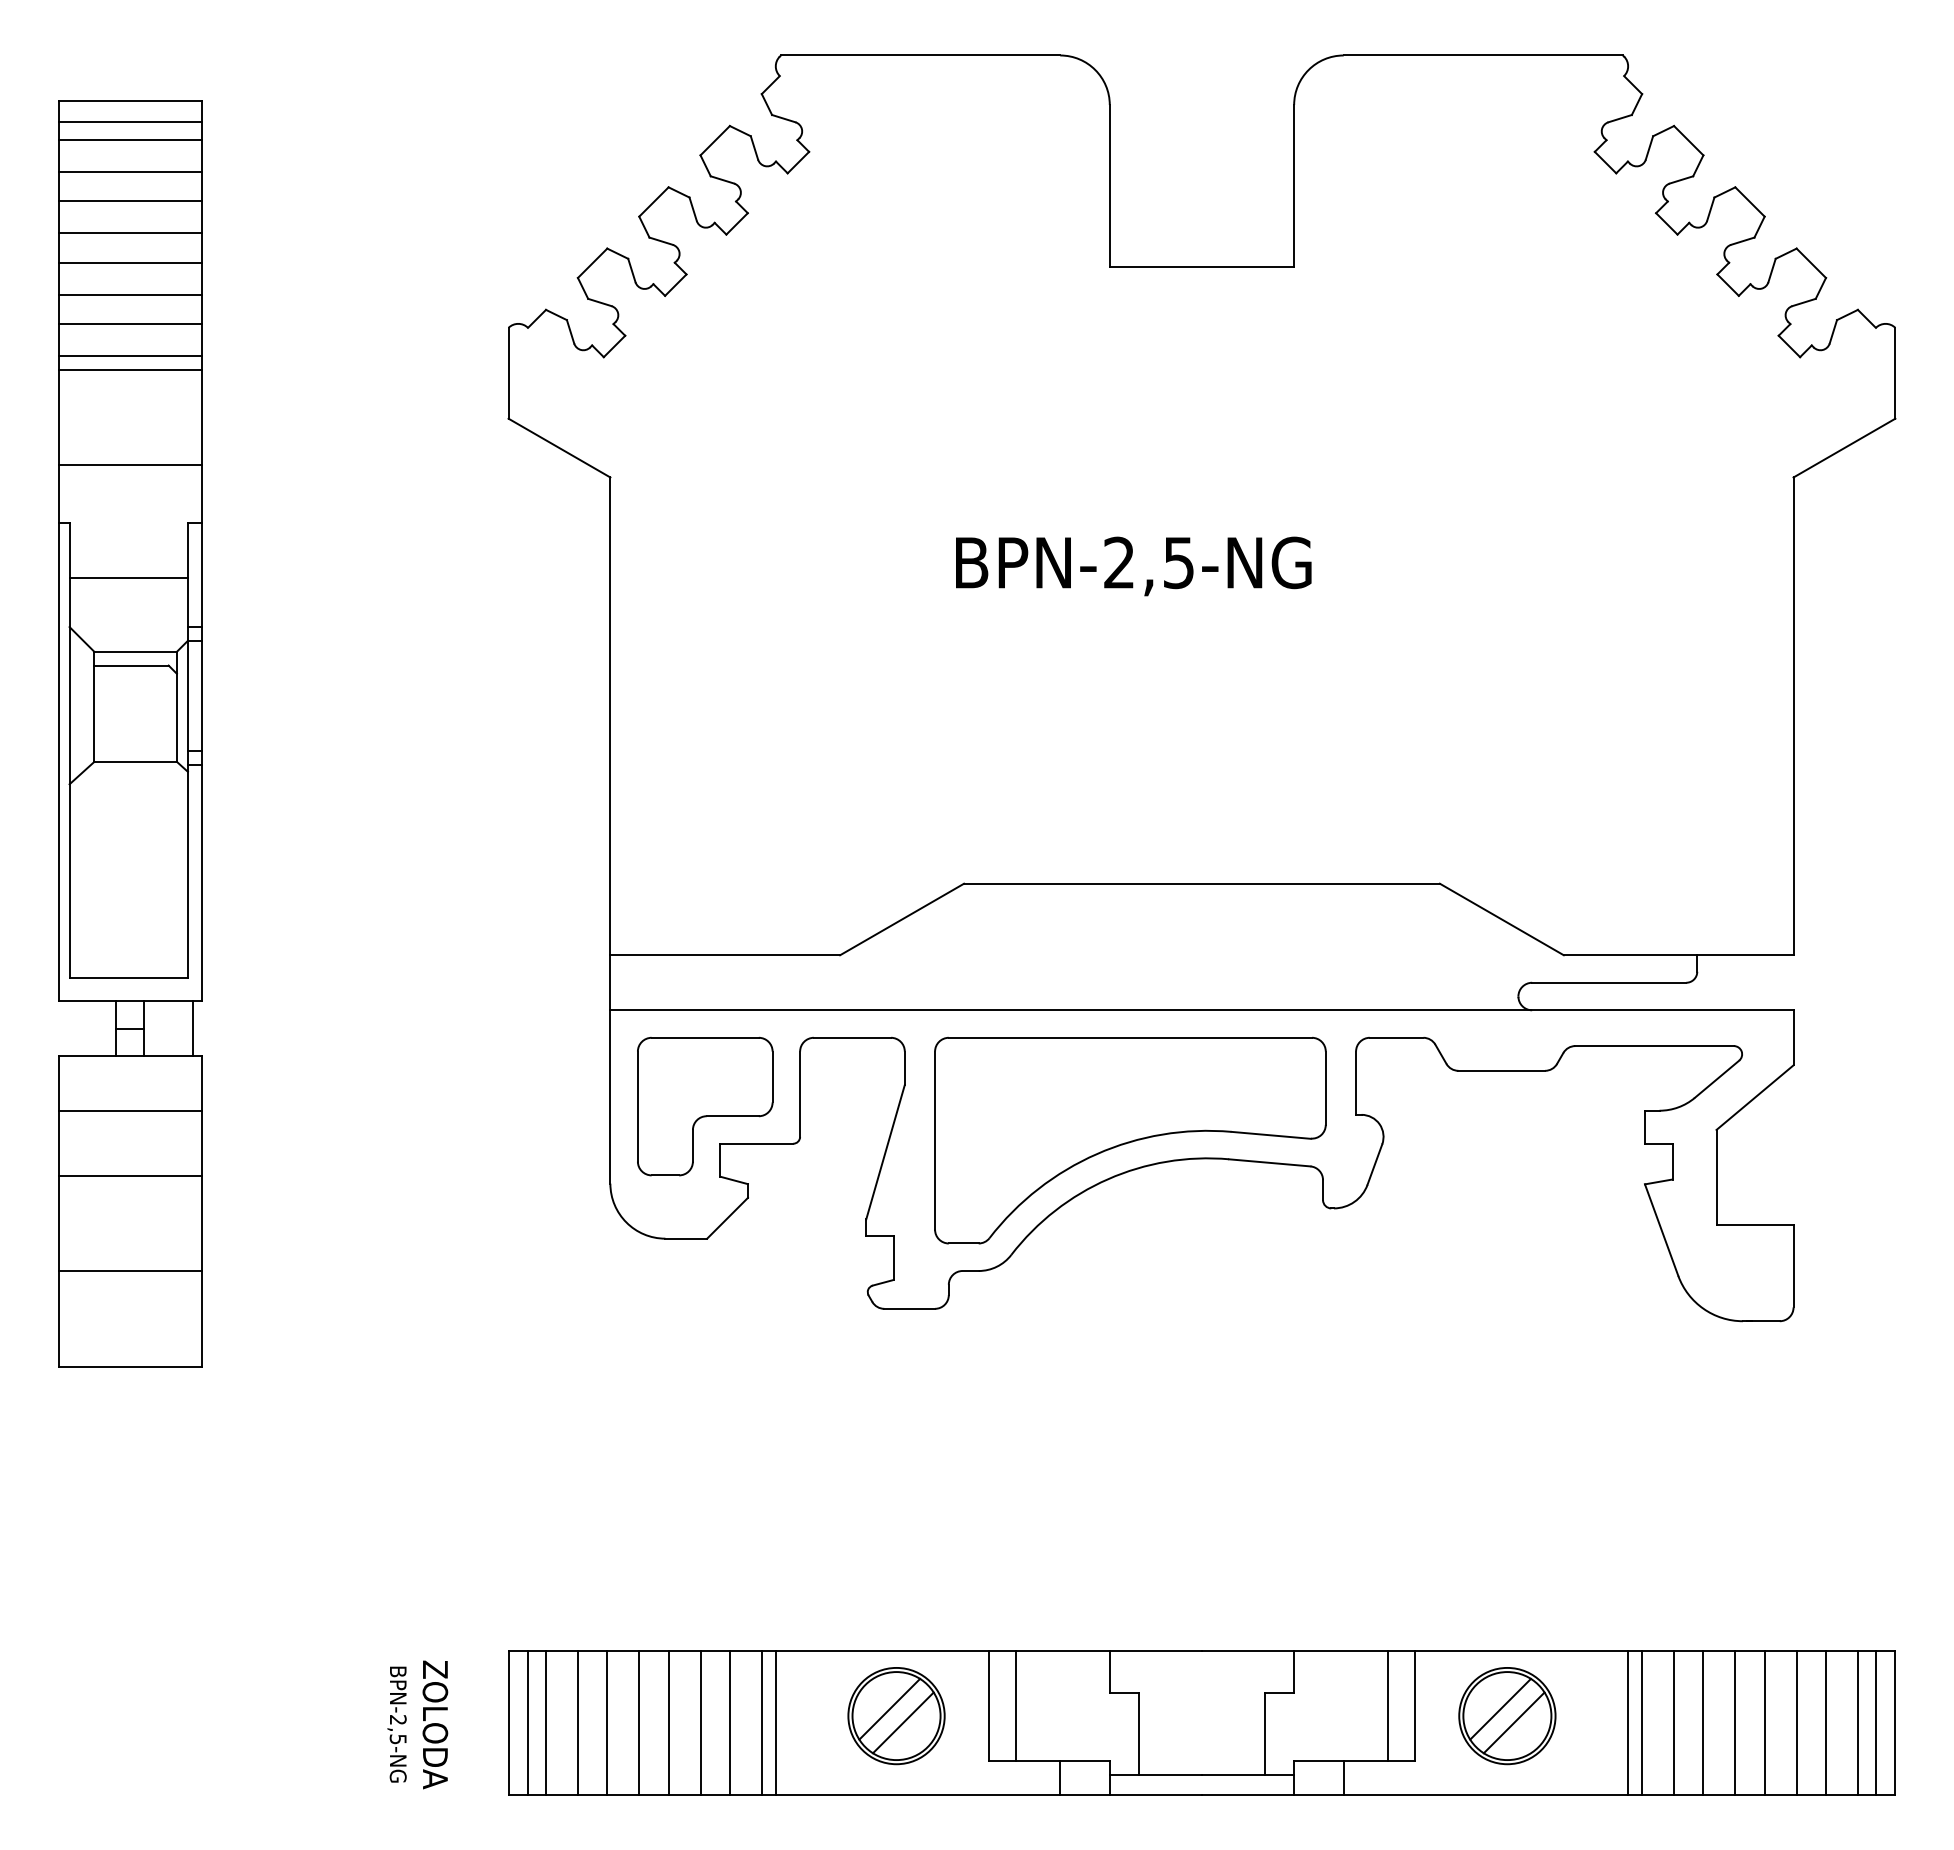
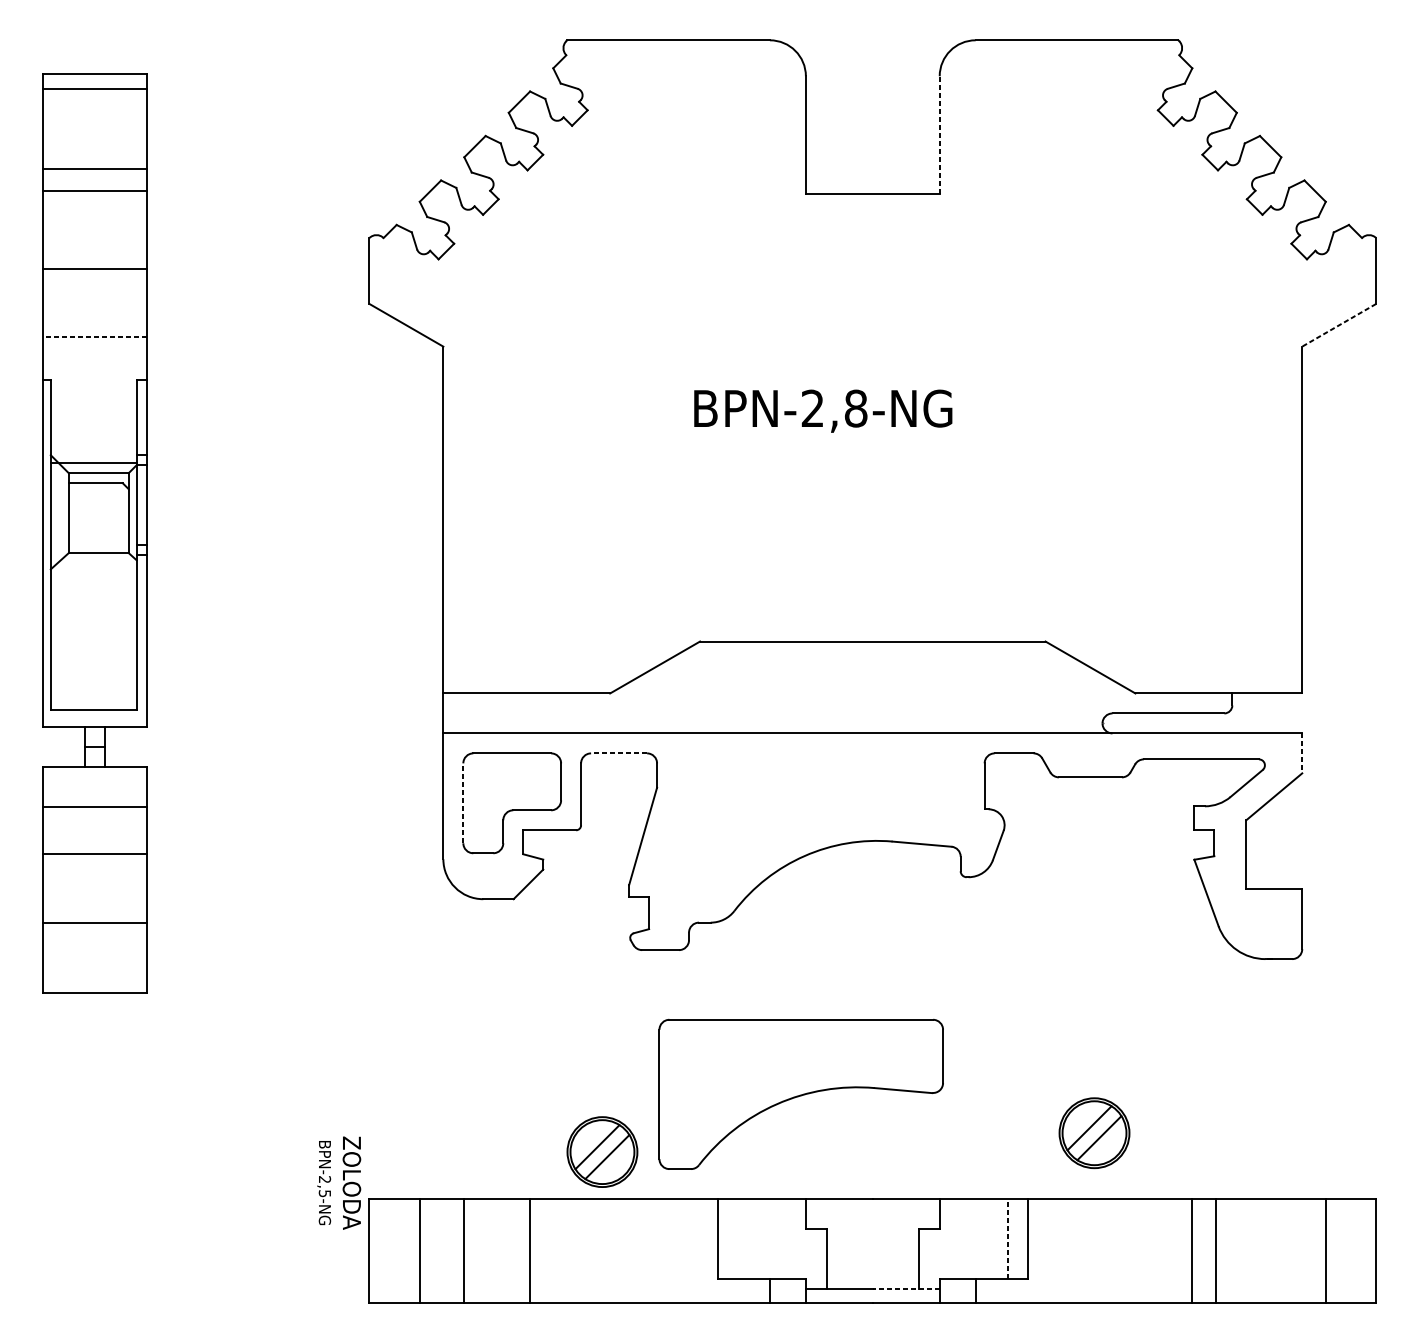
line: (129, 140) -> (94, 102), removed
line: (129, 172) -> (94, 125), removed
line: (1294, 185) -> (939, 134), solid -> dashed
line: (129, 201) -> (94, 146), removed
line: (129, 294) -> (94, 213), removed
line: (129, 323) -> (94, 234), removed
line: (129, 355) -> (94, 258), removed
line: (1844, 448) -> (1339, 325), solid -> dashed
line: (130, 464) -> (95, 337), solid -> dashed
text: (1178, 562) -> (855, 408), BPN-2,5-NG -> BPN-2,8-NG
line: (128, 578) -> (93, 463), moved
line: (193, 1028) -> (140, 746), removed
line: (852, 1037) -> (619, 753), solid -> dashed
line: (1793, 1037) -> (1302, 753), solid -> dashed
line: (637, 1106) -> (463, 803), solid -> dashed
part: (1130, 1140) -> (801, 1094), moved
line: (1387, 1705) -> (1007, 1238), solid -> dashed
line: (1016, 1706) -> (738, 1238), removed
part: (896, 1716) -> (602, 1152), moved
part: (1507, 1716) -> (1094, 1133), moved
line: (528, 1722) -> (383, 1250), removed
line: (546, 1722) -> (397, 1250), removed
line: (607, 1722) -> (441, 1250), removed
line: (668, 1722) -> (485, 1250), removed
line: (700, 1722) -> (508, 1250), removed
line: (761, 1722) -> (553, 1250), removed
line: (775, 1722) -> (563, 1250), removed
line: (1628, 1722) -> (1182, 1250), removed
line: (1703, 1722) -> (1236, 1250), removed
line: (1735, 1722) -> (1260, 1250), removed
line: (1764, 1722) -> (1281, 1250), removed
line: (1796, 1722) -> (1304, 1250), removed
line: (1857, 1722) -> (1348, 1250), removed
line: (1875, 1722) -> (1361, 1250), removed
text: (417, 1724) -> (338, 1182), moved
line: (1247, 1775) -> (905, 1288), solid -> dashed

